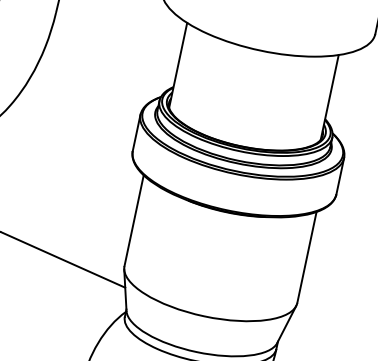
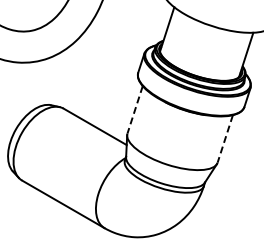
line: (134, 220) -> (135, 109), solid -> dashed
line: (307, 256) -> (225, 138), solid -> dashed

